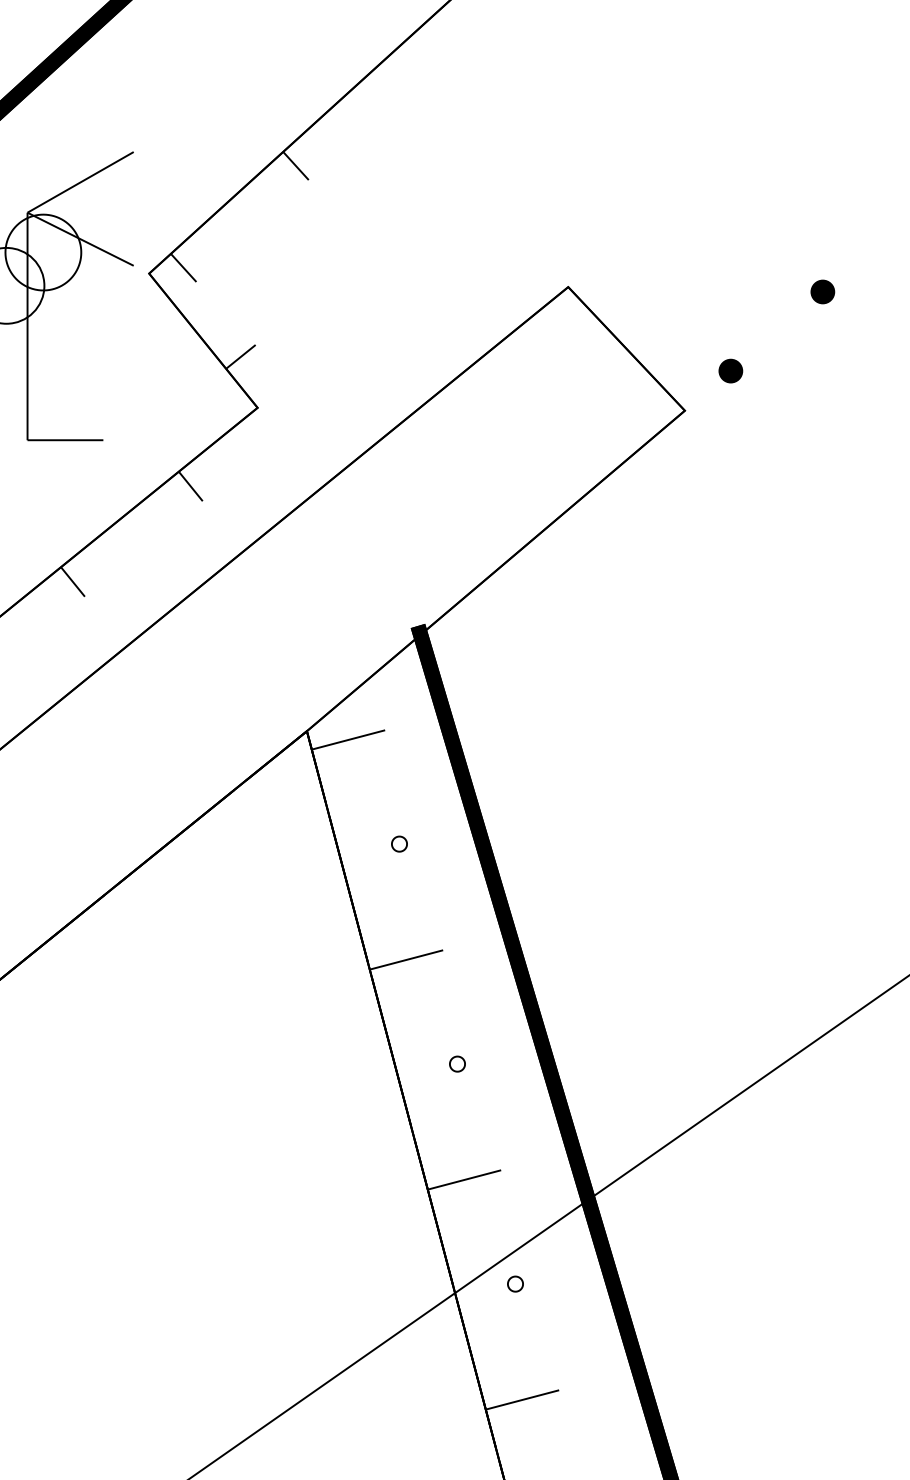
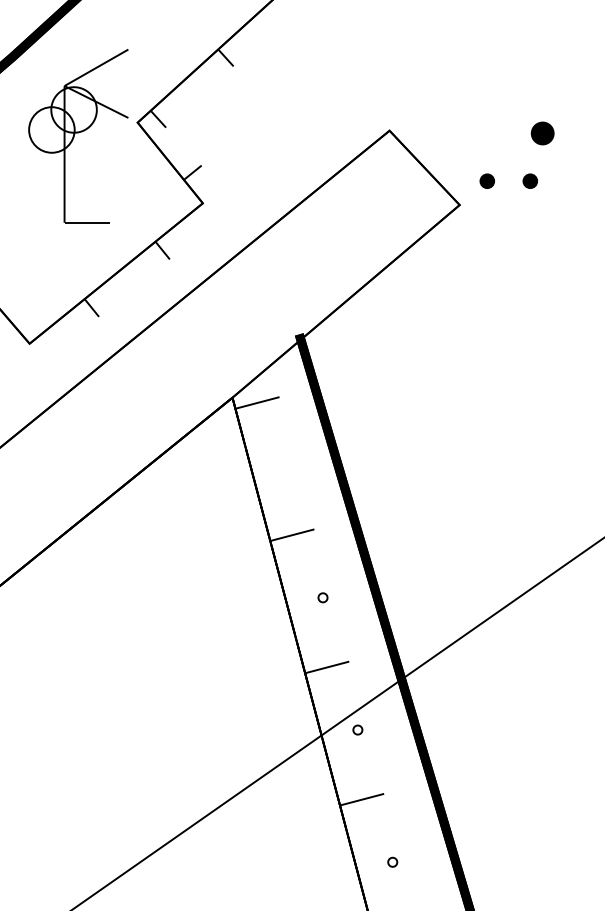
part: (822, 291) -> (542, 133), size x1.6
part: (801, 369) -> (529, 180), added
part: (398, 843) -> (287, 465), removed

